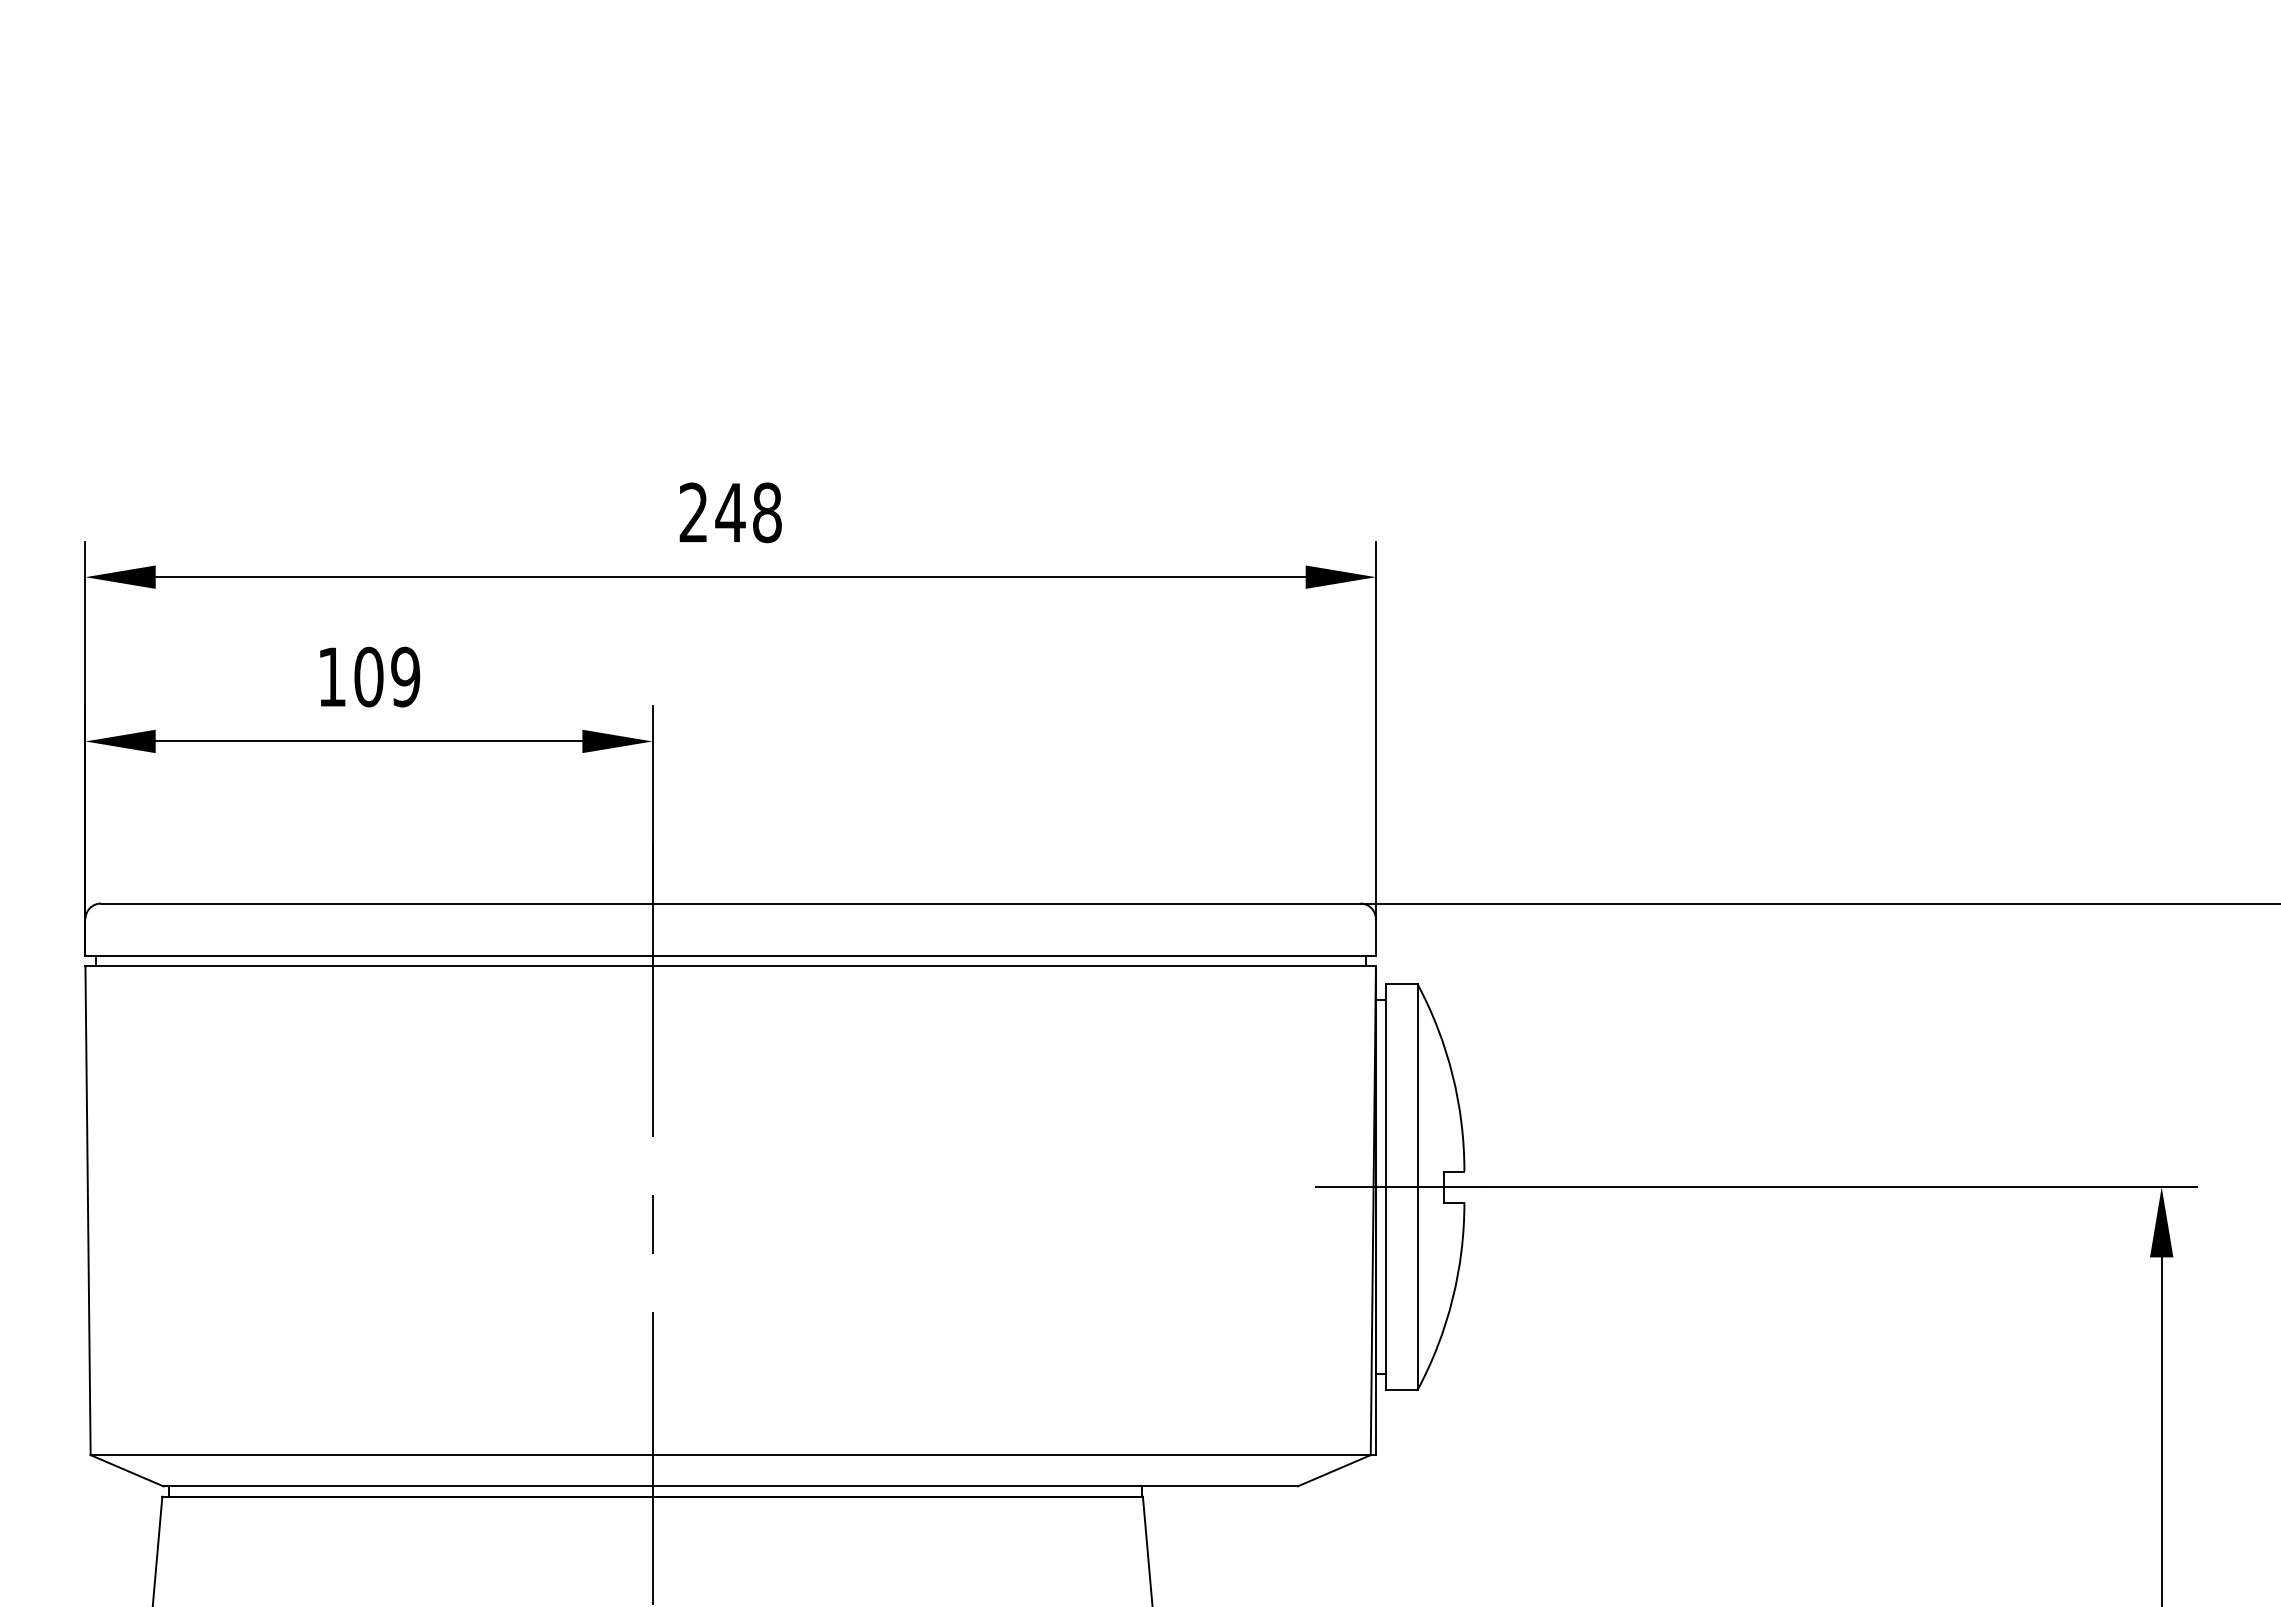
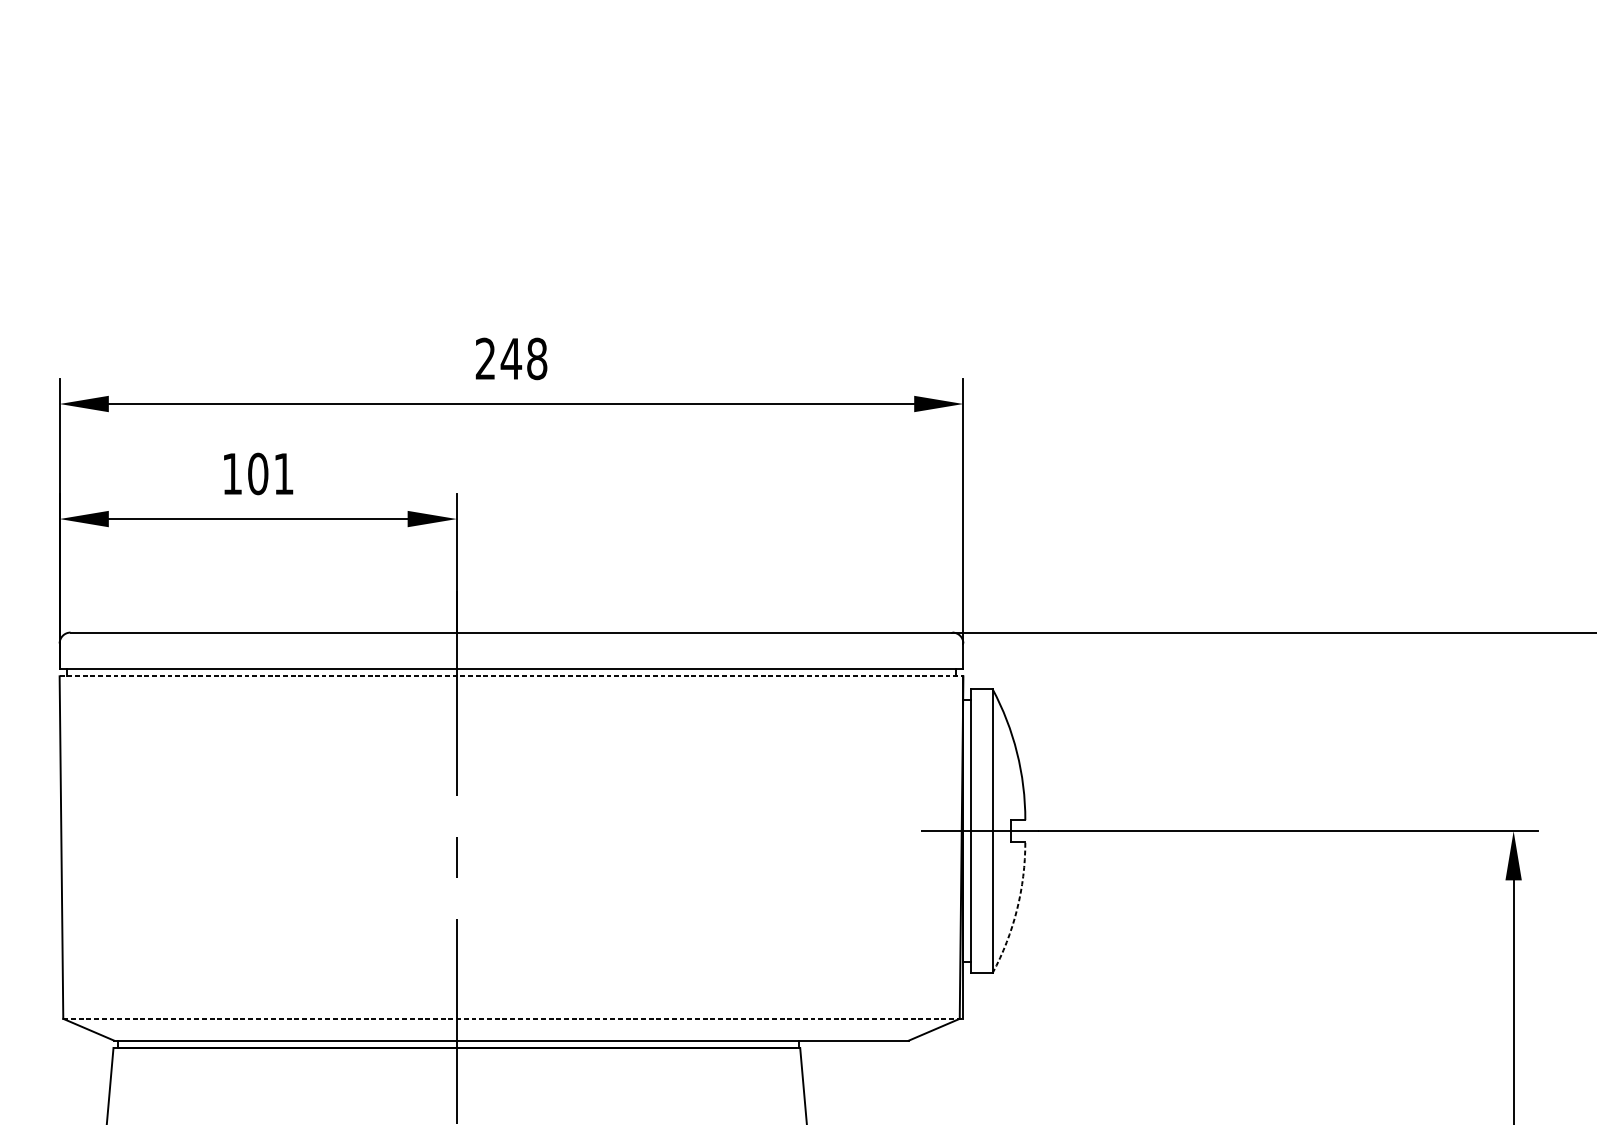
text: (405, 676) -> (283, 473), 109 -> 101
line: (731, 966) -> (512, 676), solid -> dashed
arc: (1452, 1299) -> (1016, 909), solid -> dashed
line: (733, 1455) -> (513, 1019), solid -> dashed

